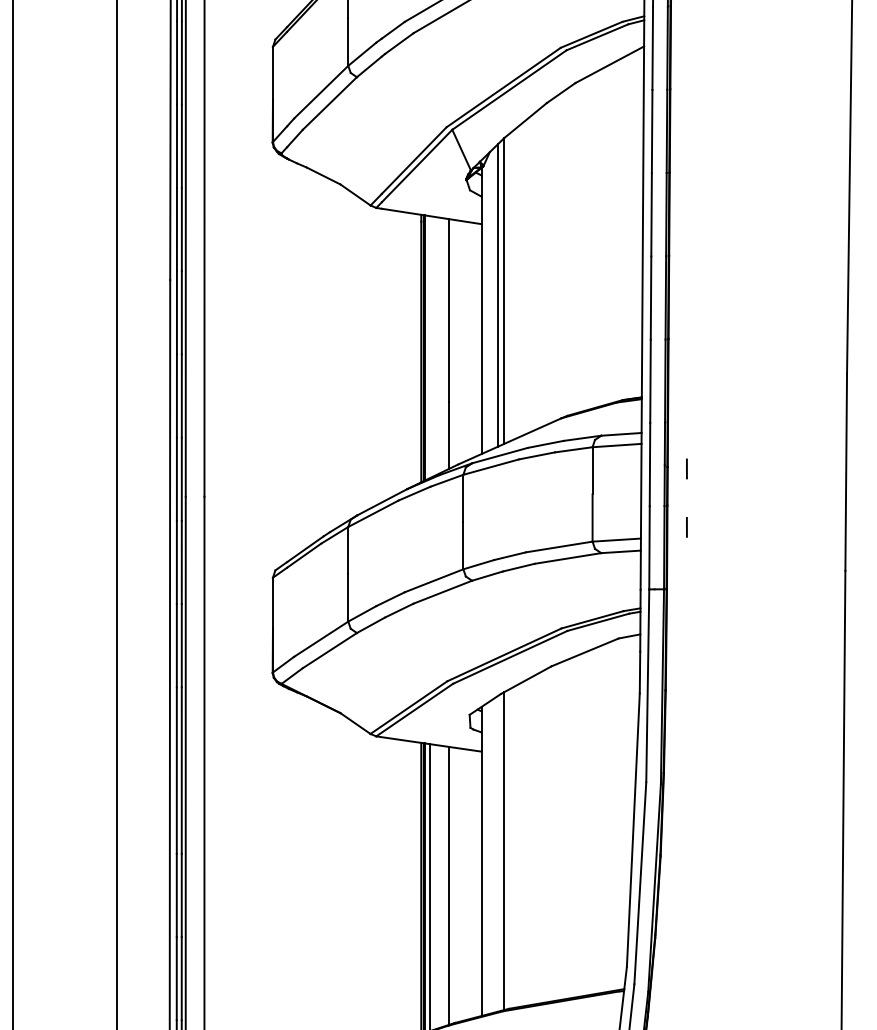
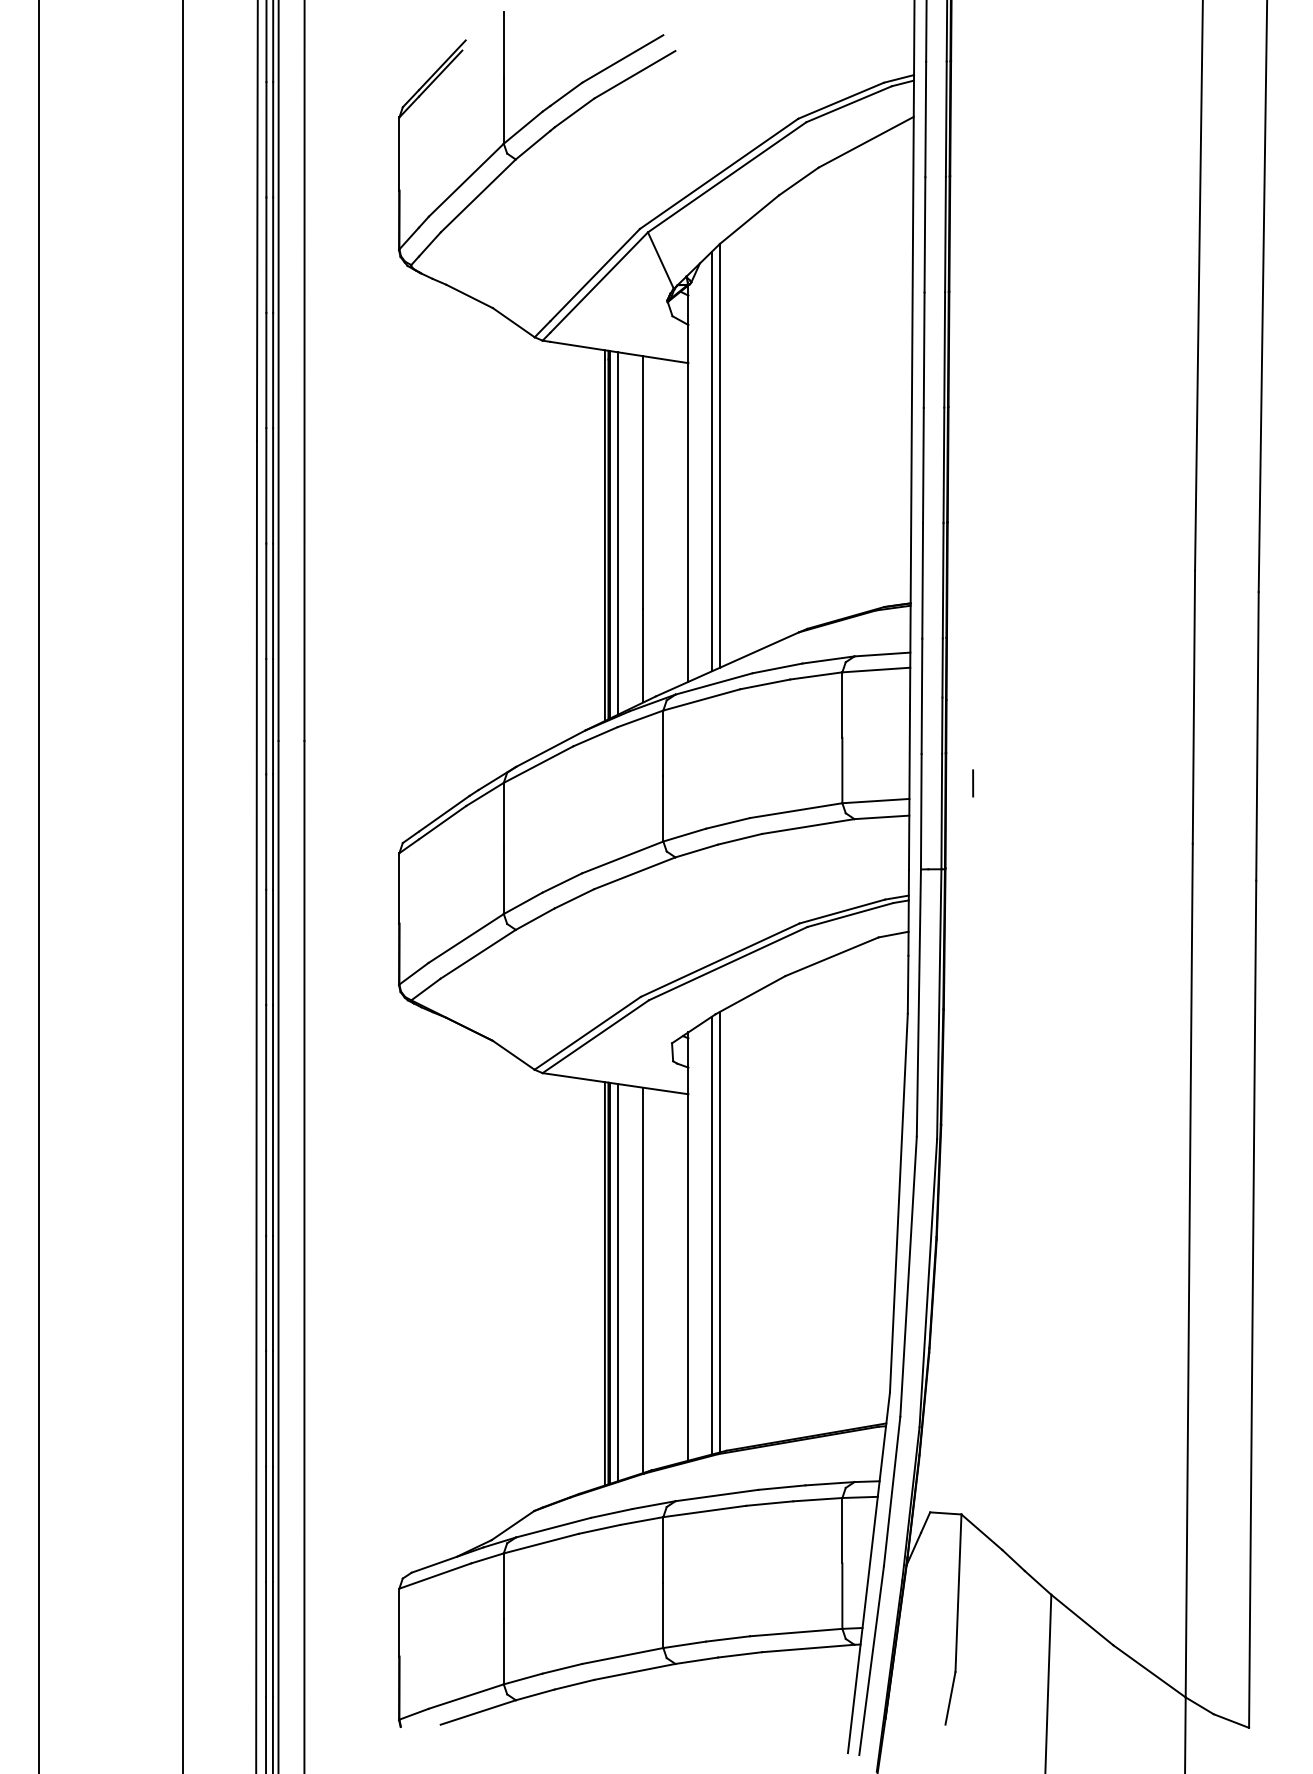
line: (430, 347) -> (617, 533), added
line: (687, 468) -> (973, 702), removed
line: (498, 853) -> (711, 1235), added

